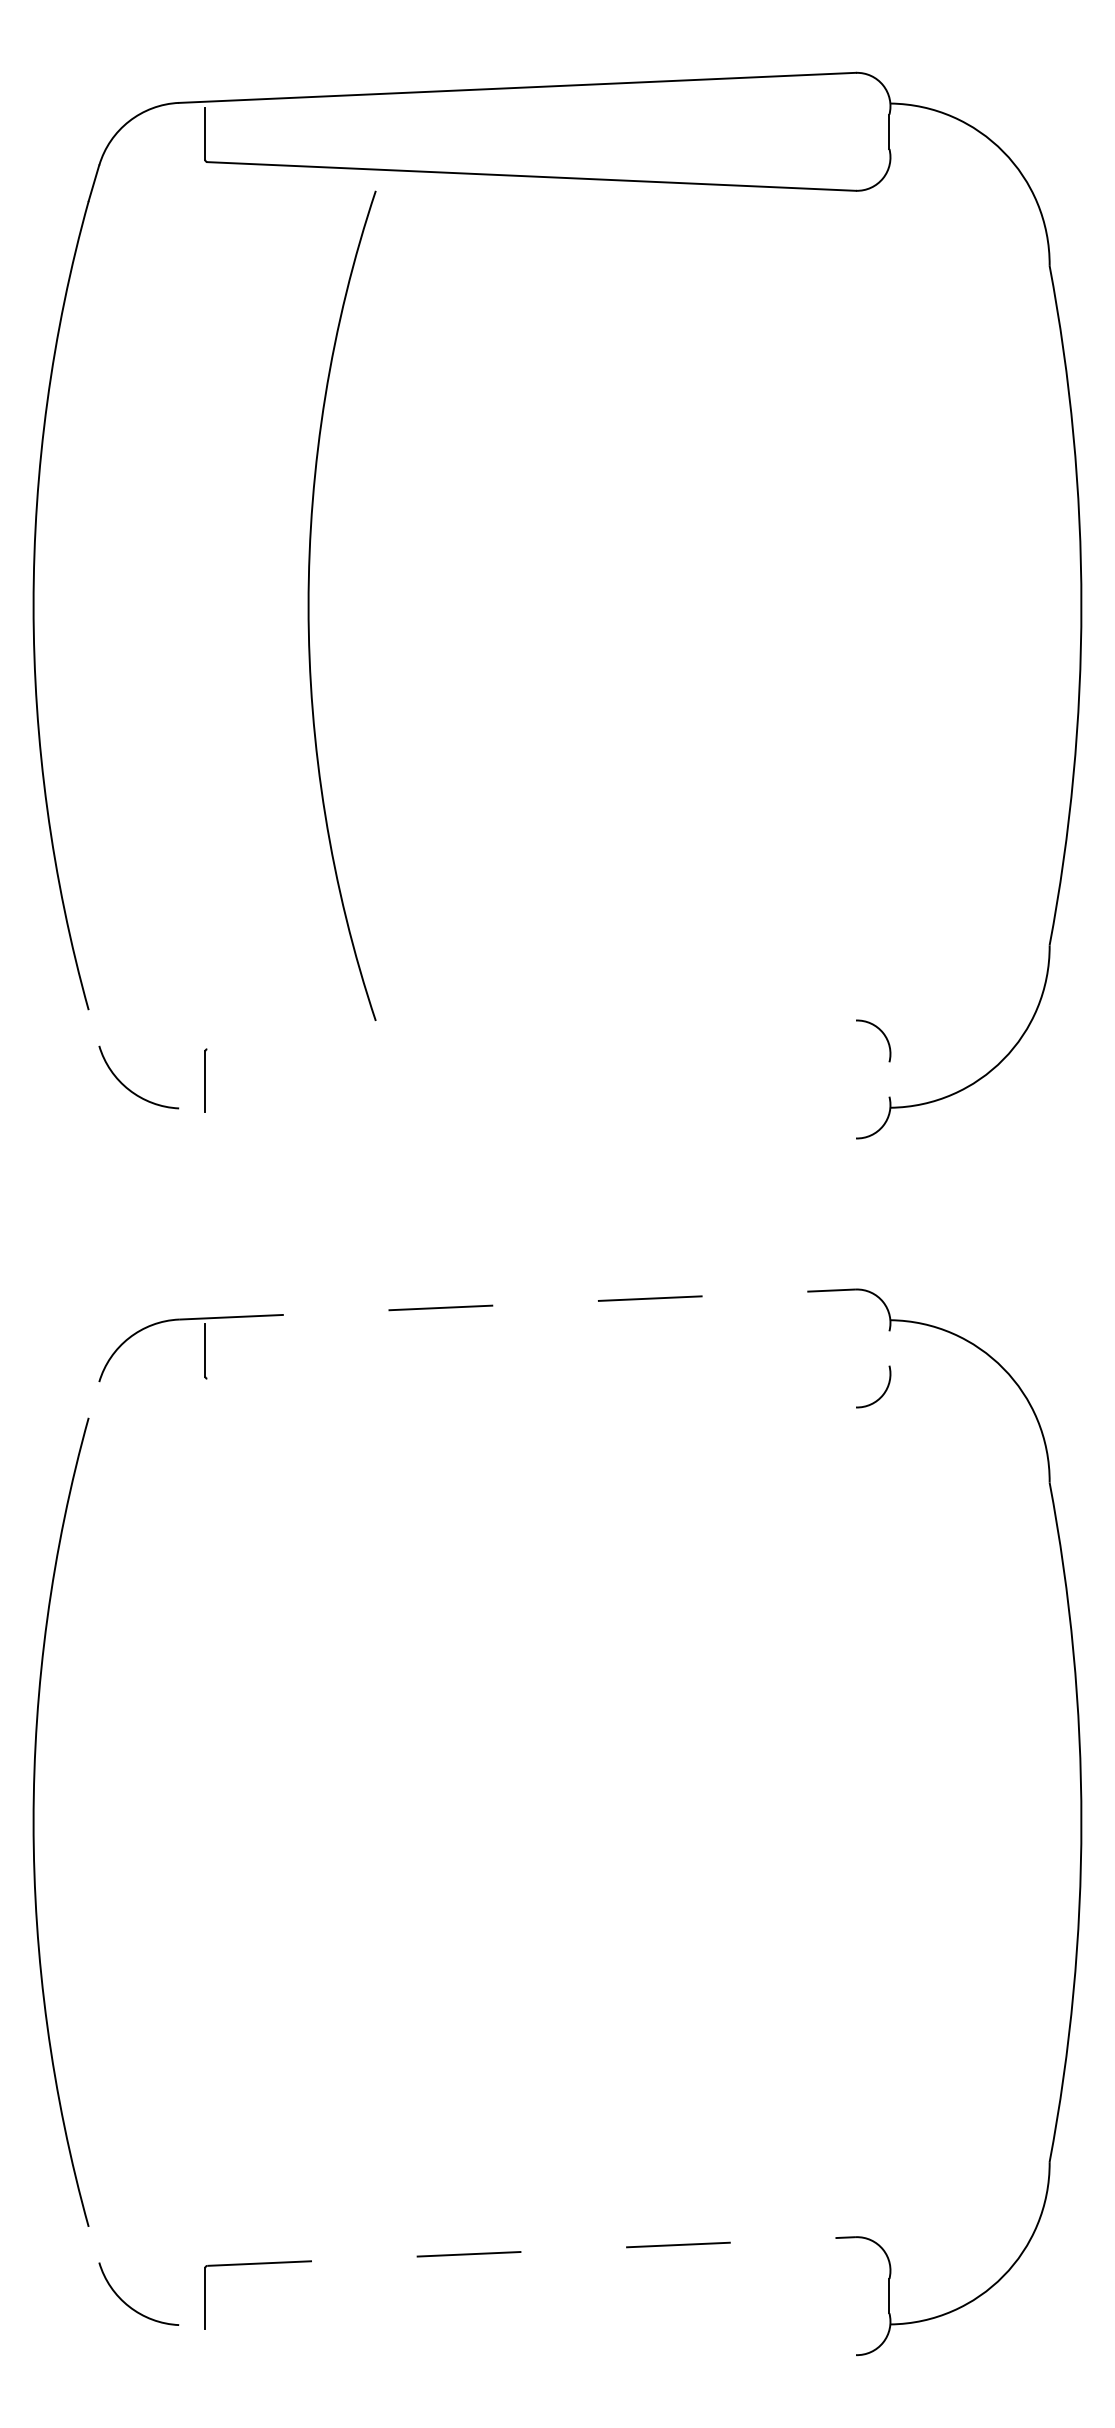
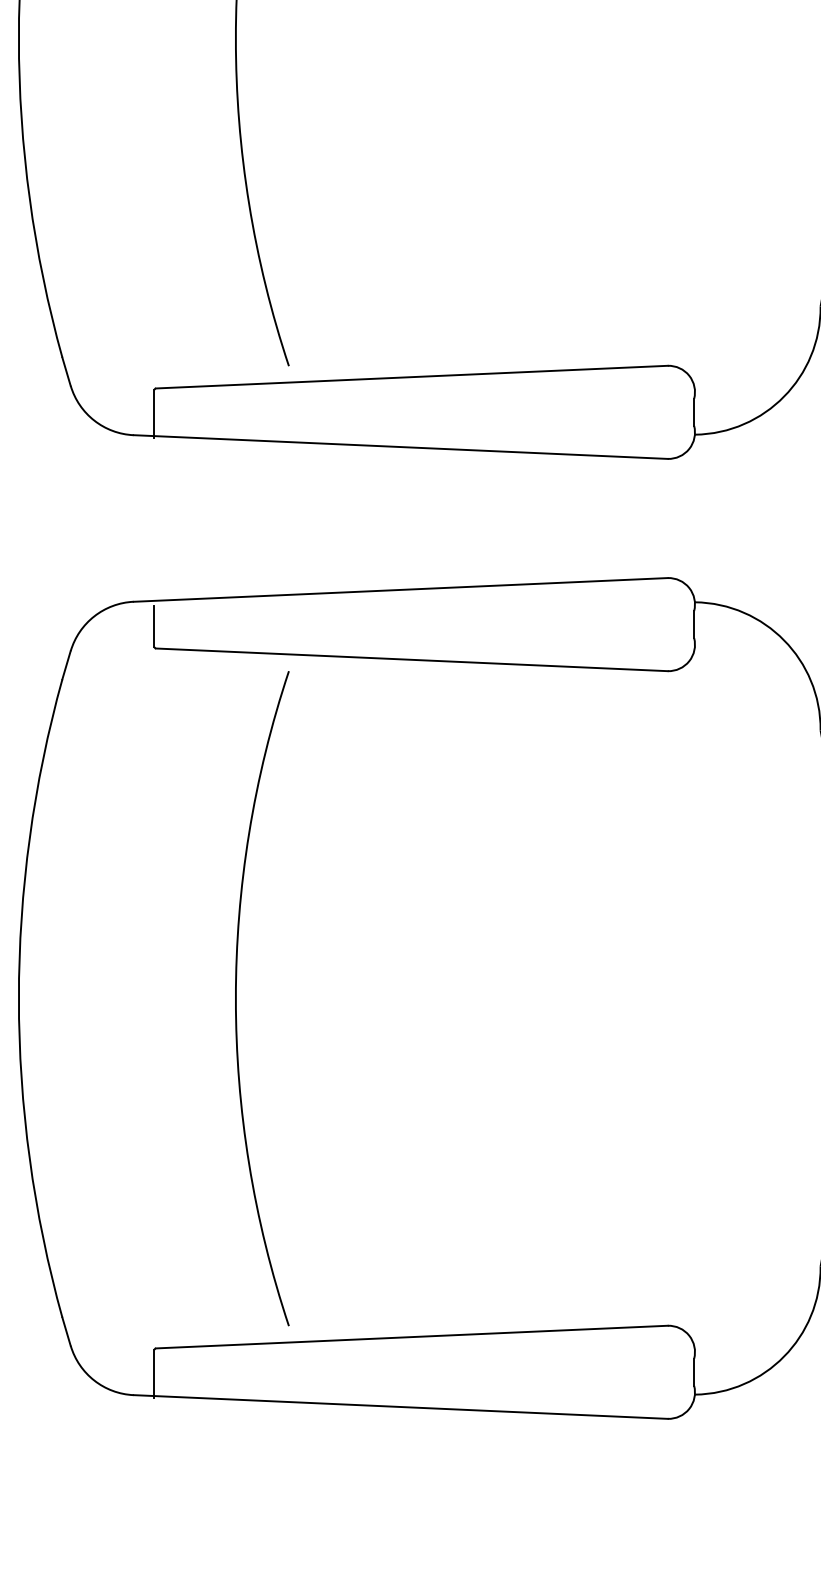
line: (93, 1027) -> (66, 371), added
line: (531, 1034) -> (411, 376), added
line: (889, 1079) -> (694, 412), added
line: (517, 1123) -> (400, 447), added
line: (517, 1304) -> (400, 589), dashed -> solid
line: (889, 1348) -> (694, 624), added
line: (531, 1392) -> (411, 659), added
line: (93, 1399) -> (66, 664), added
arc: (309, 1822) -> (236, 998), added
line: (93, 2244) -> (66, 1331), added
line: (531, 2251) -> (411, 1337), dashed -> solid
line: (517, 2340) -> (400, 1407), added

